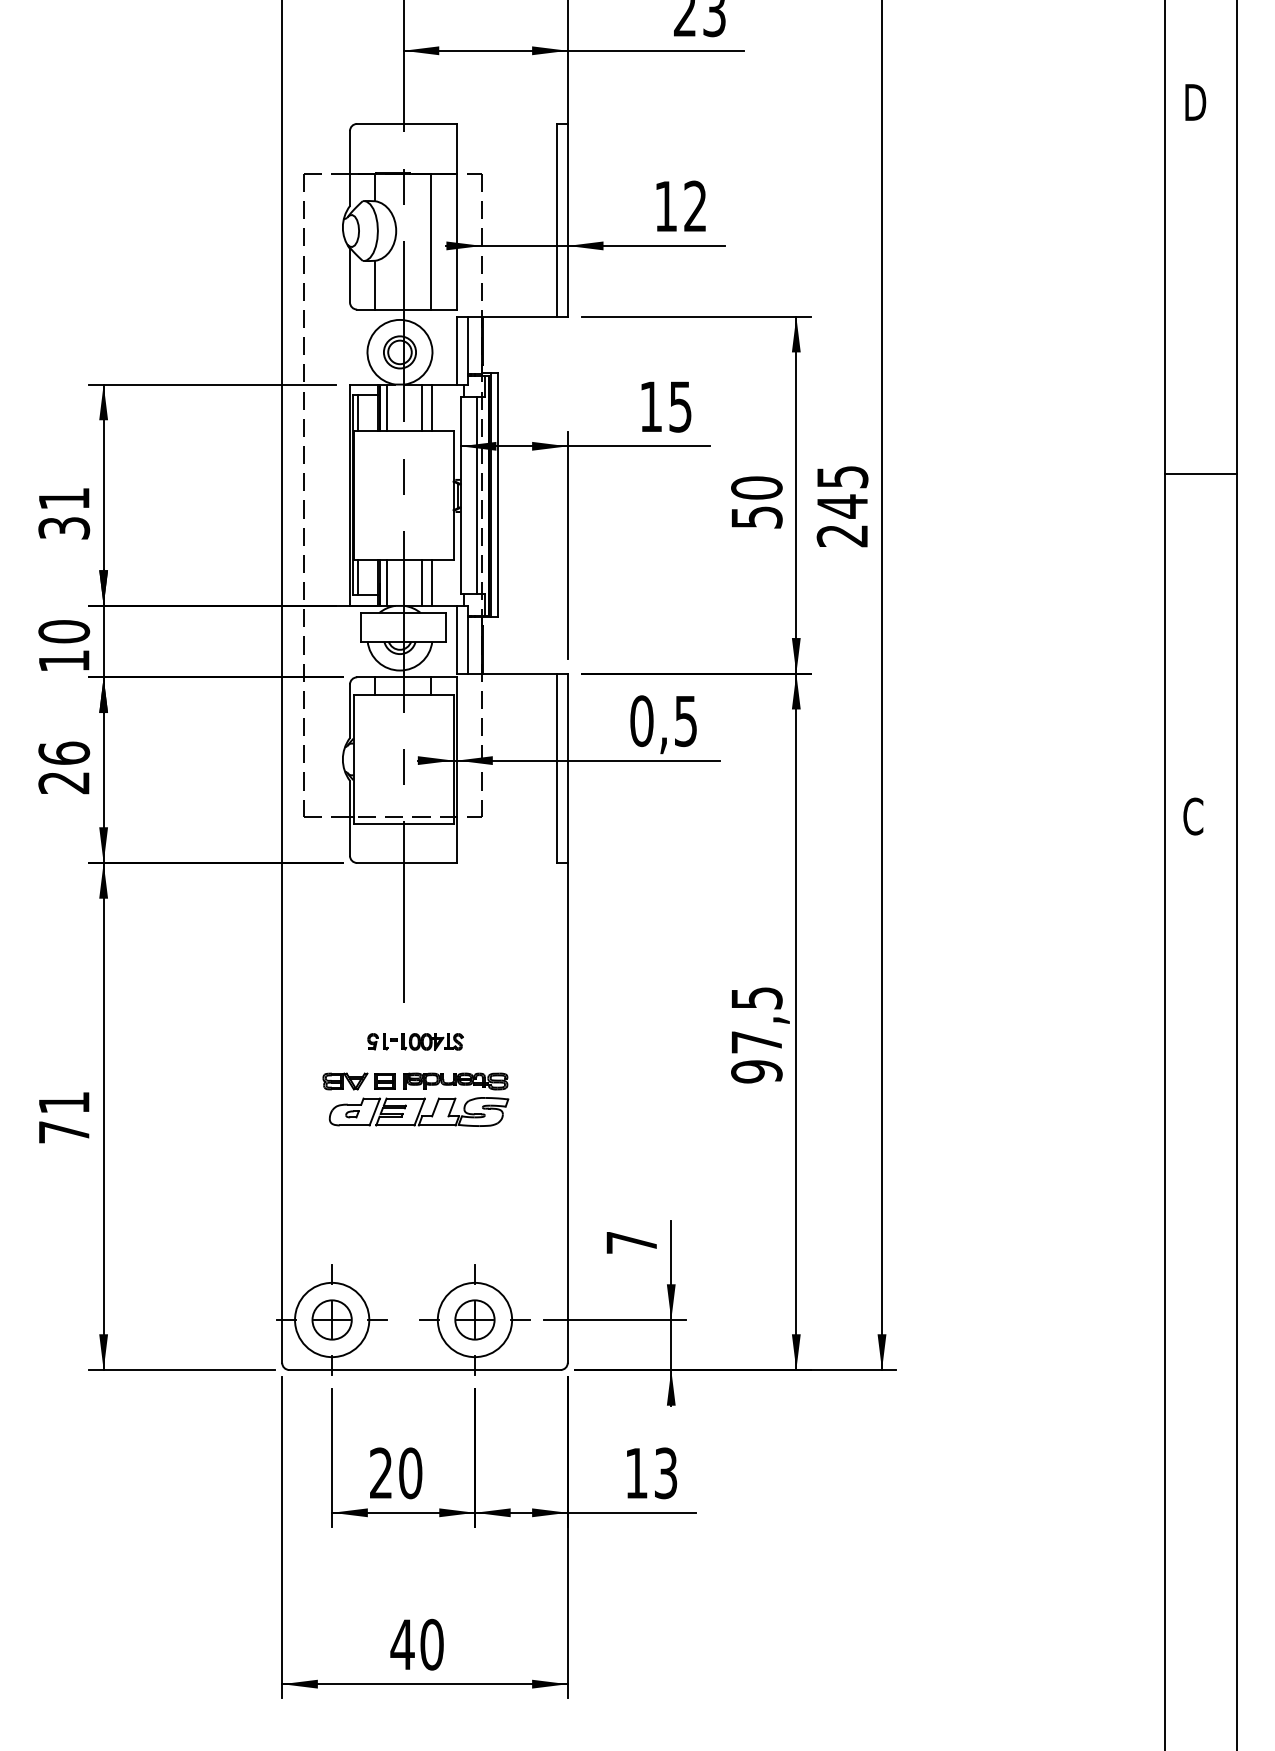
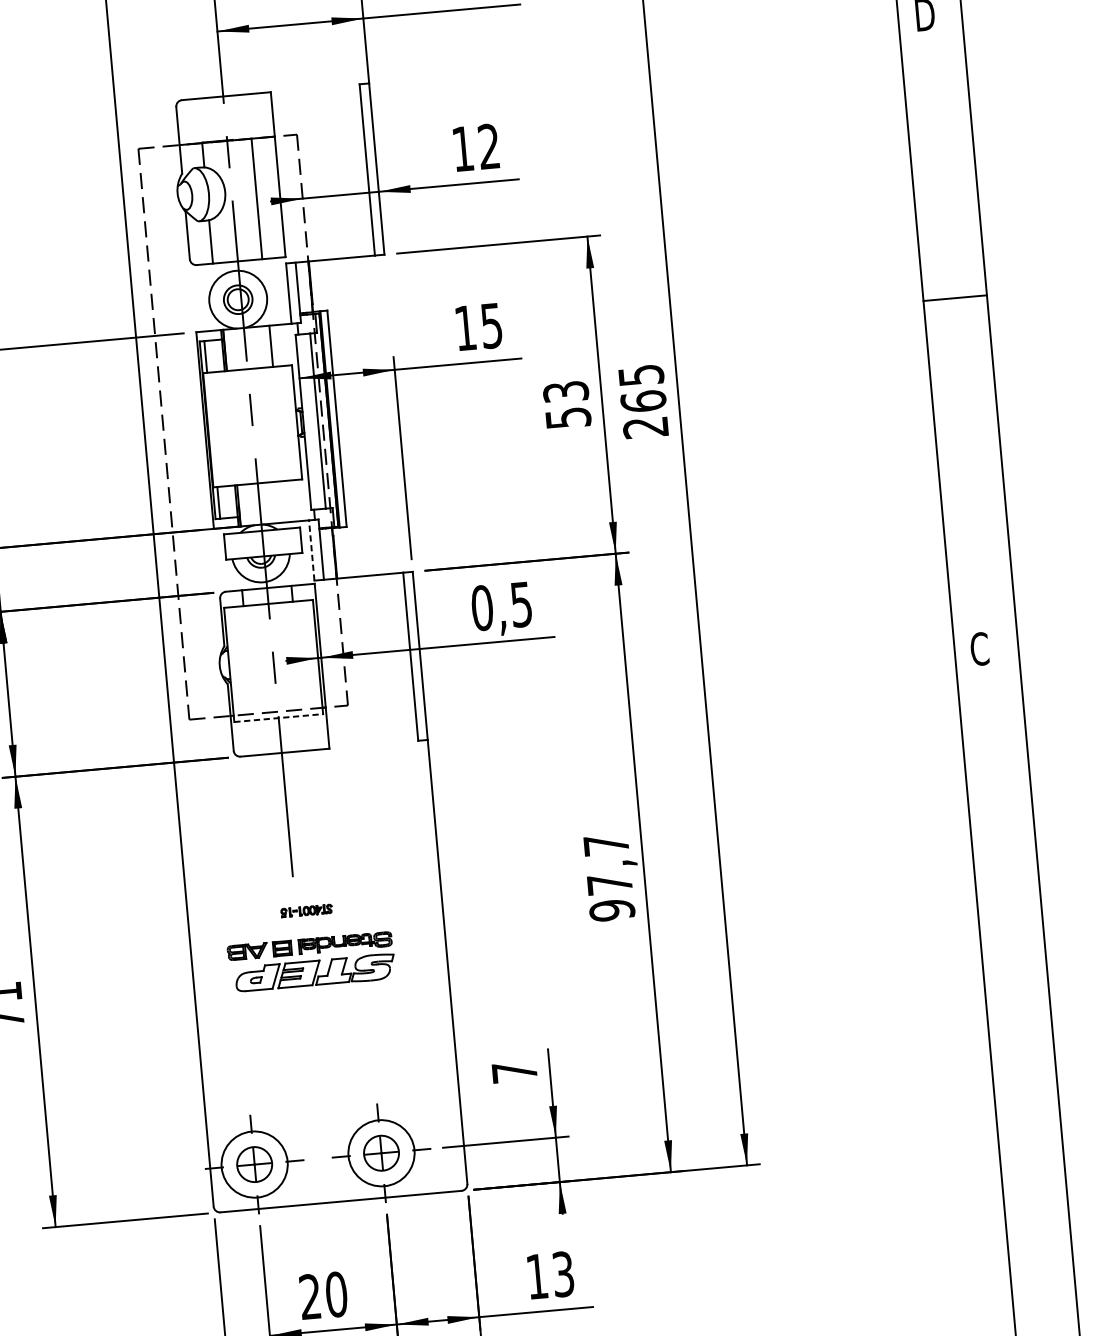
line: (387, 407) -> (231, 349), removed
line: (421, 407) -> (261, 346), removed
line: (1200, 474) -> (954, 298), moved
text: (756, 487) -> (565, 391), 50 -> 53
text: (842, 506) -> (643, 401), 245 -> 265
line: (387, 582) -> (245, 505), removed
line: (421, 582) -> (275, 502), removed
line: (432, 582) -> (285, 501), removed
line: (457, 639) -> (312, 550), solid -> dashed
line: (403, 823) -> (278, 717), solid -> dashed
text: (756, 998) -> (606, 845), 97,5 -> 97,7
part: (415, 1041) -> (306, 910), size x0.6

